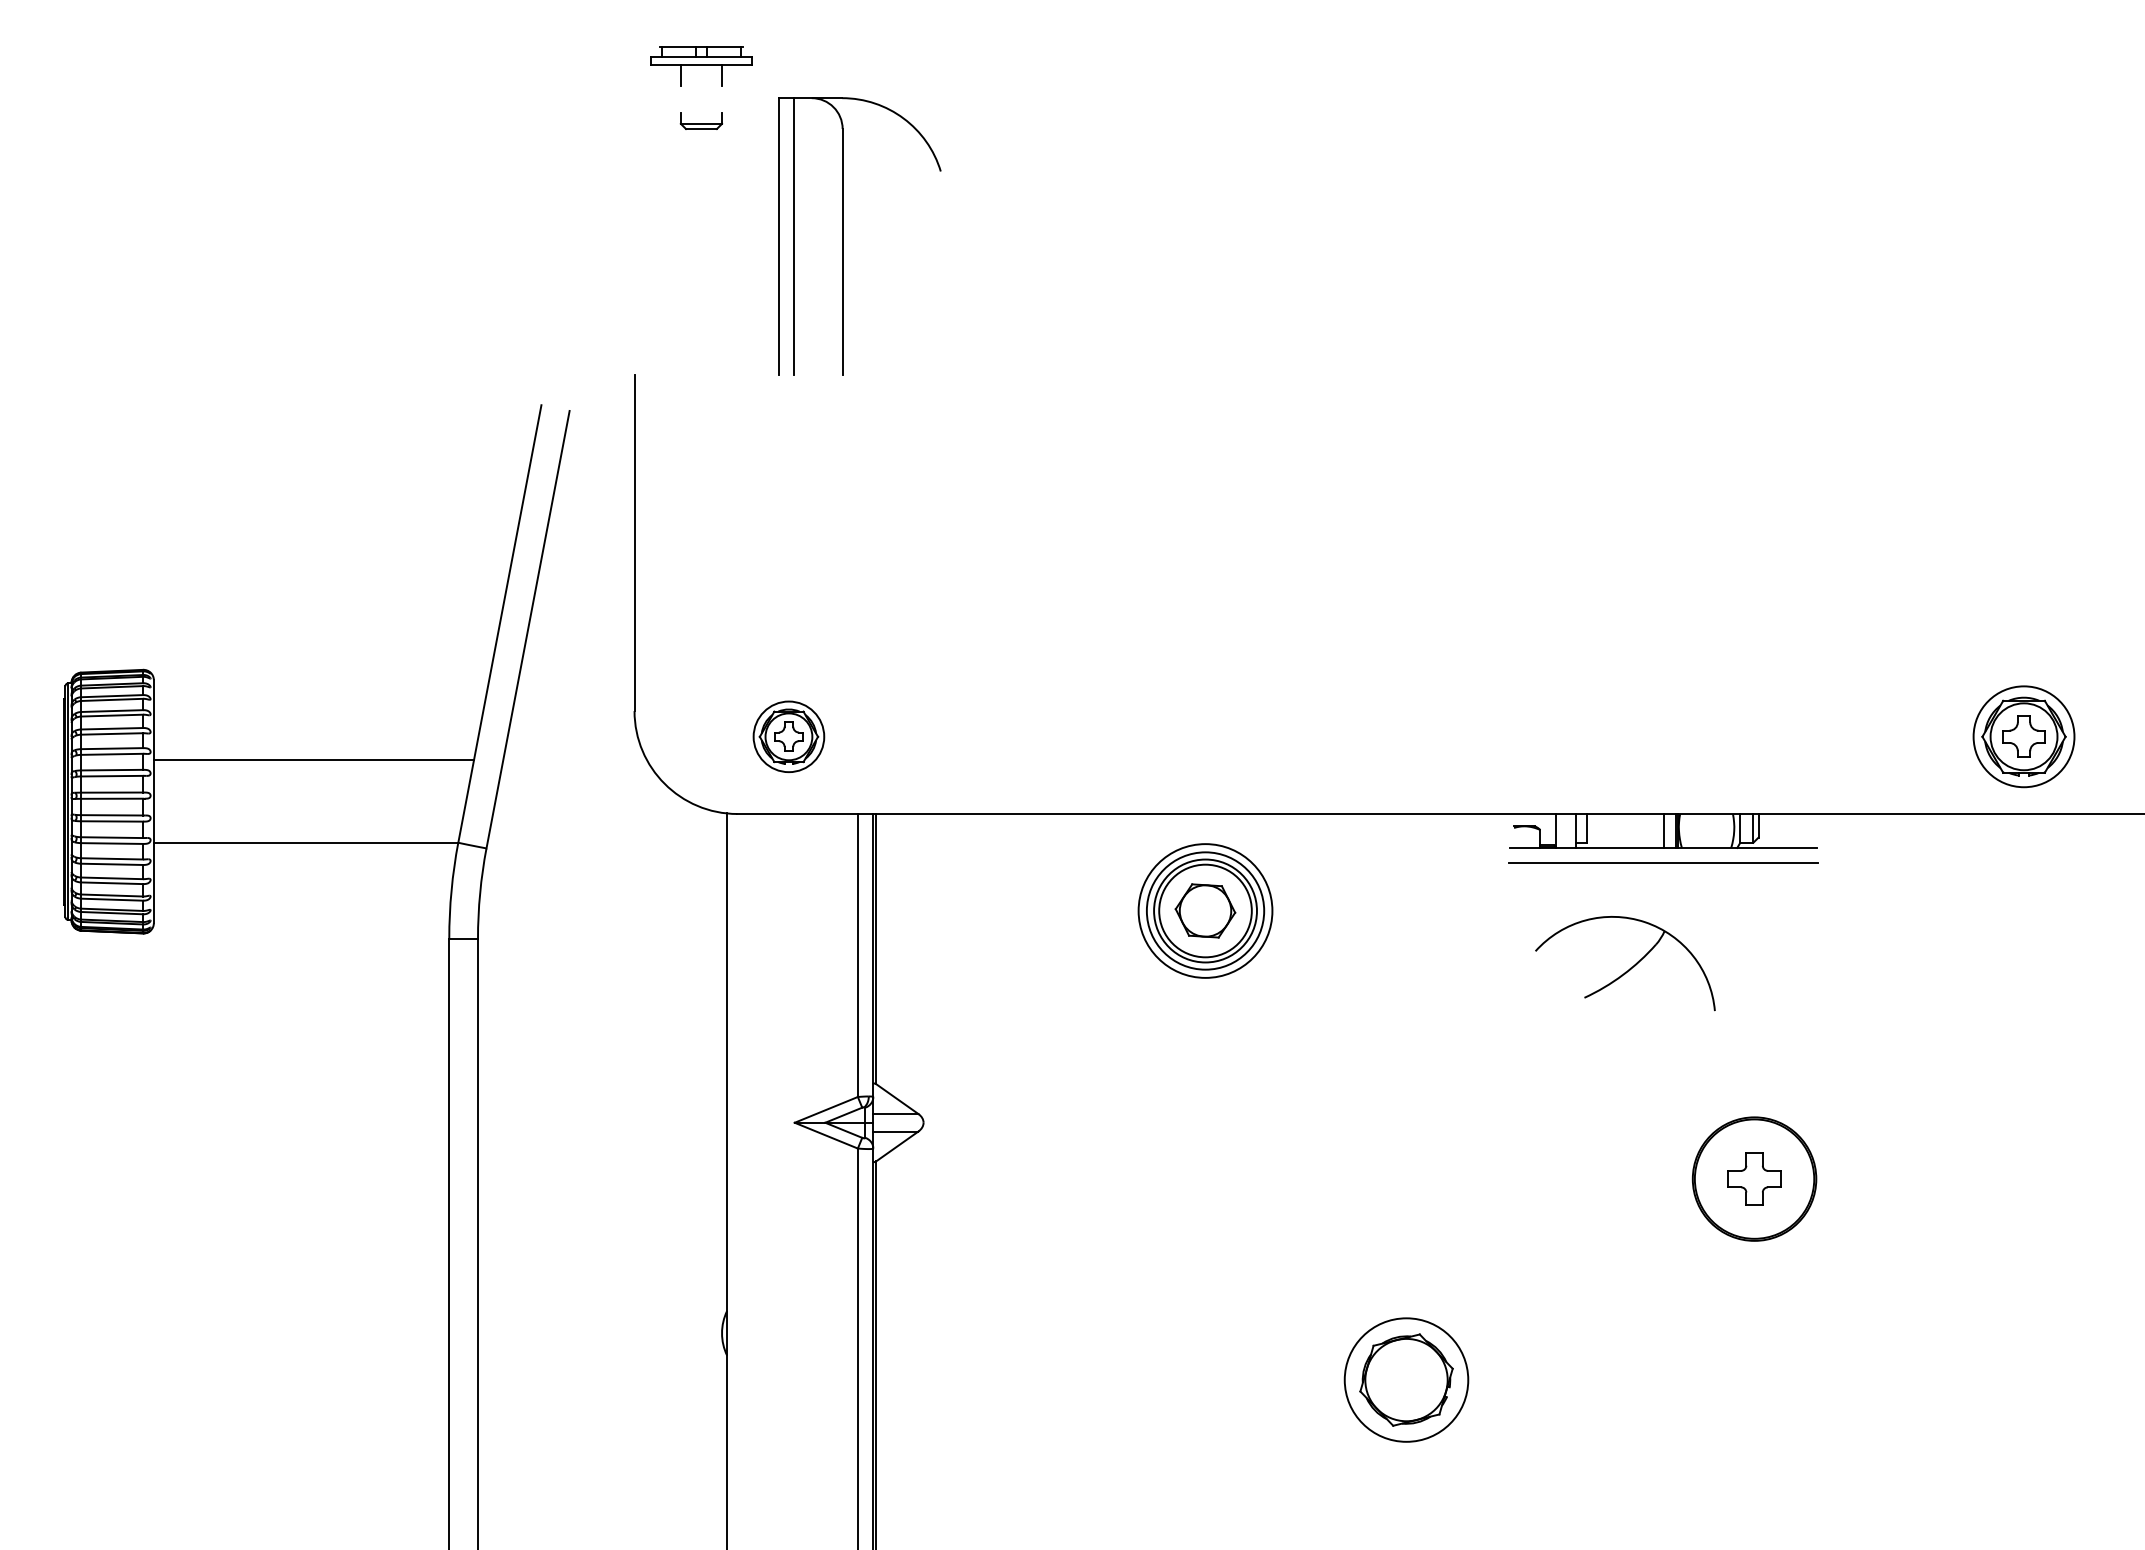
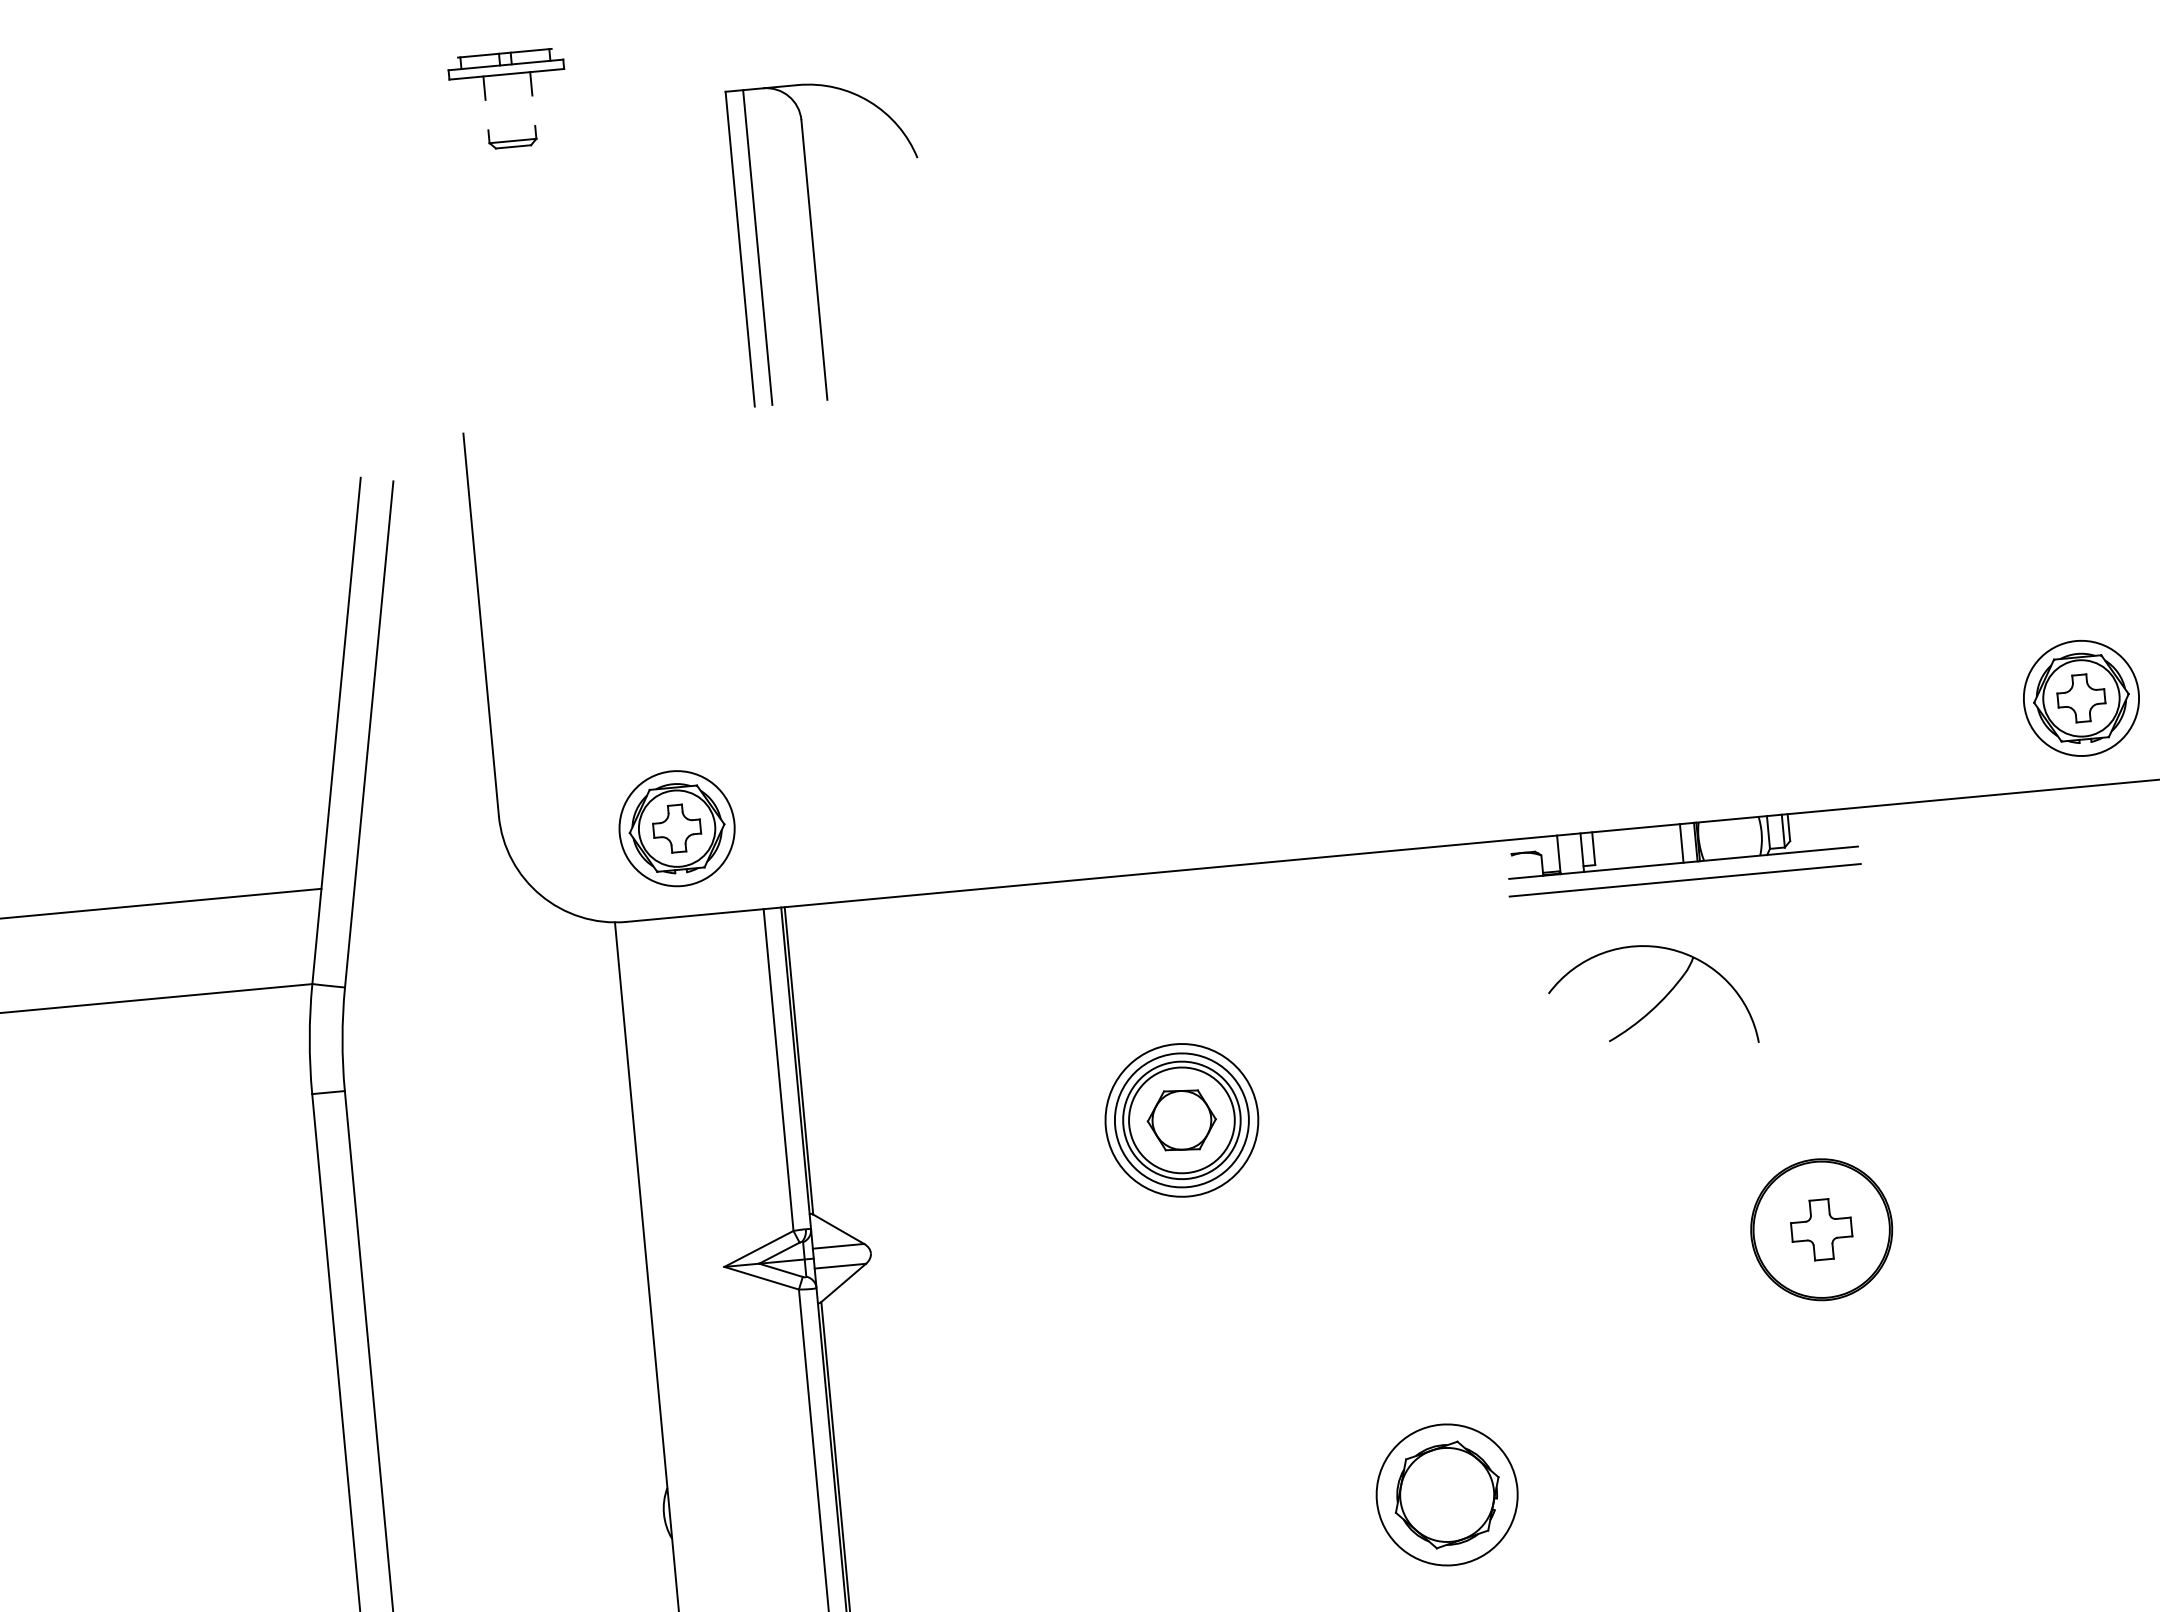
part: (843, 236) -> (813, 242), moved
part: (788, 736) -> (676, 828), size x1.43
part: (1205, 910) -> (1181, 1119), moved

